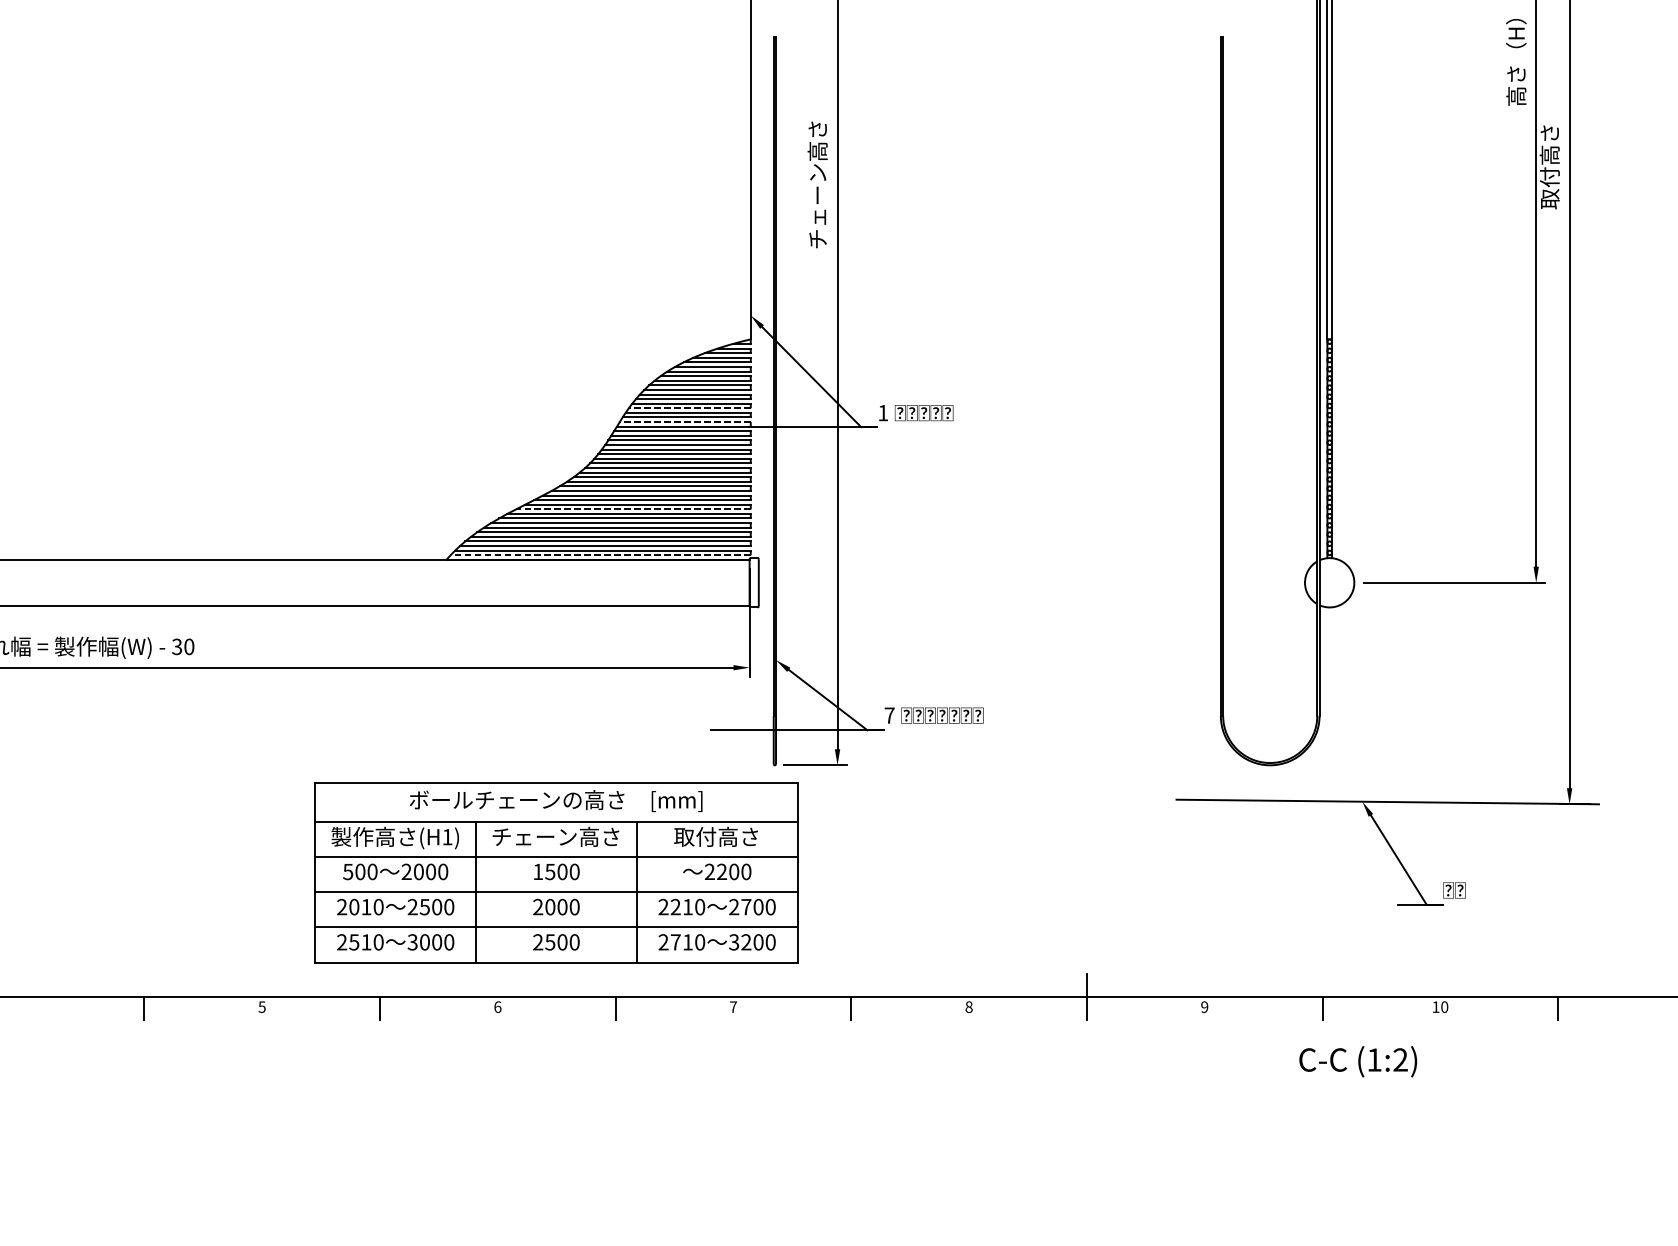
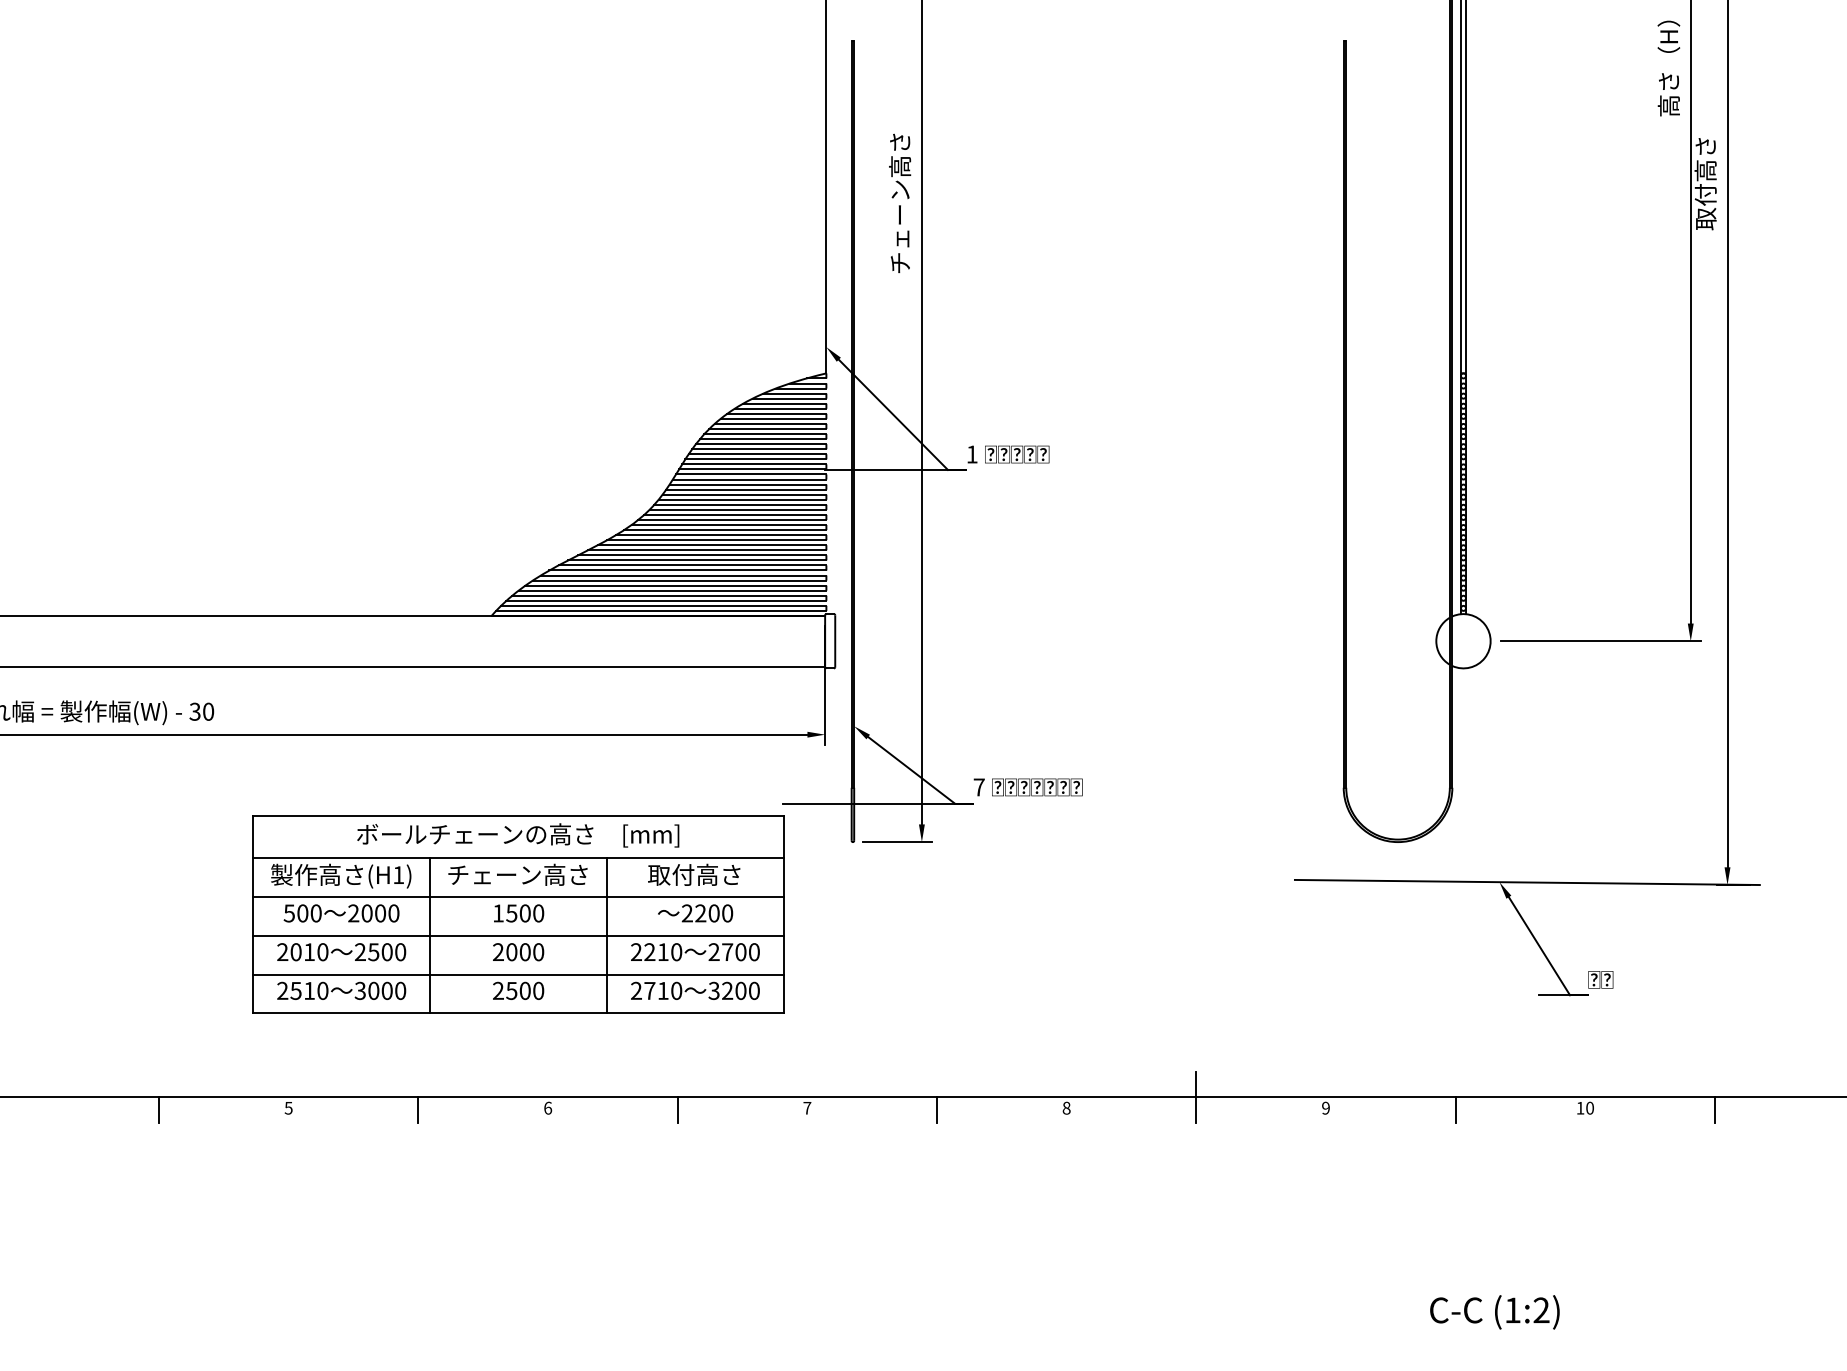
line: (689, 408) -> (758, 449), dashed -> solid
line: (684, 422) -> (753, 464), dashed -> solid
line: (632, 509) -> (696, 560), dashed -> solid
line: (600, 554) -> (660, 610), dashed -> solid
part: (556, 872) -> (518, 914), moved
text: (1357, 1061) -> (1494, 1312), moved

